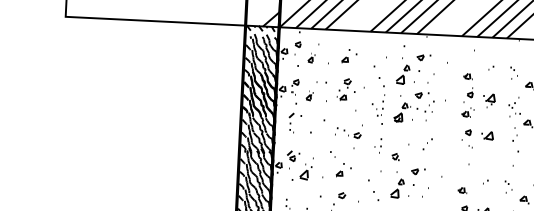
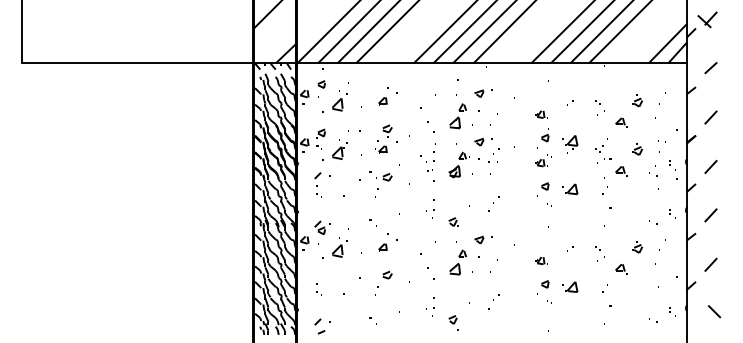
part: (311, 57) -> (339, 100), size x1.67
part: (309, 95) -> (339, 149), size x1.67
part: (352, 134) -> (380, 176), moved

